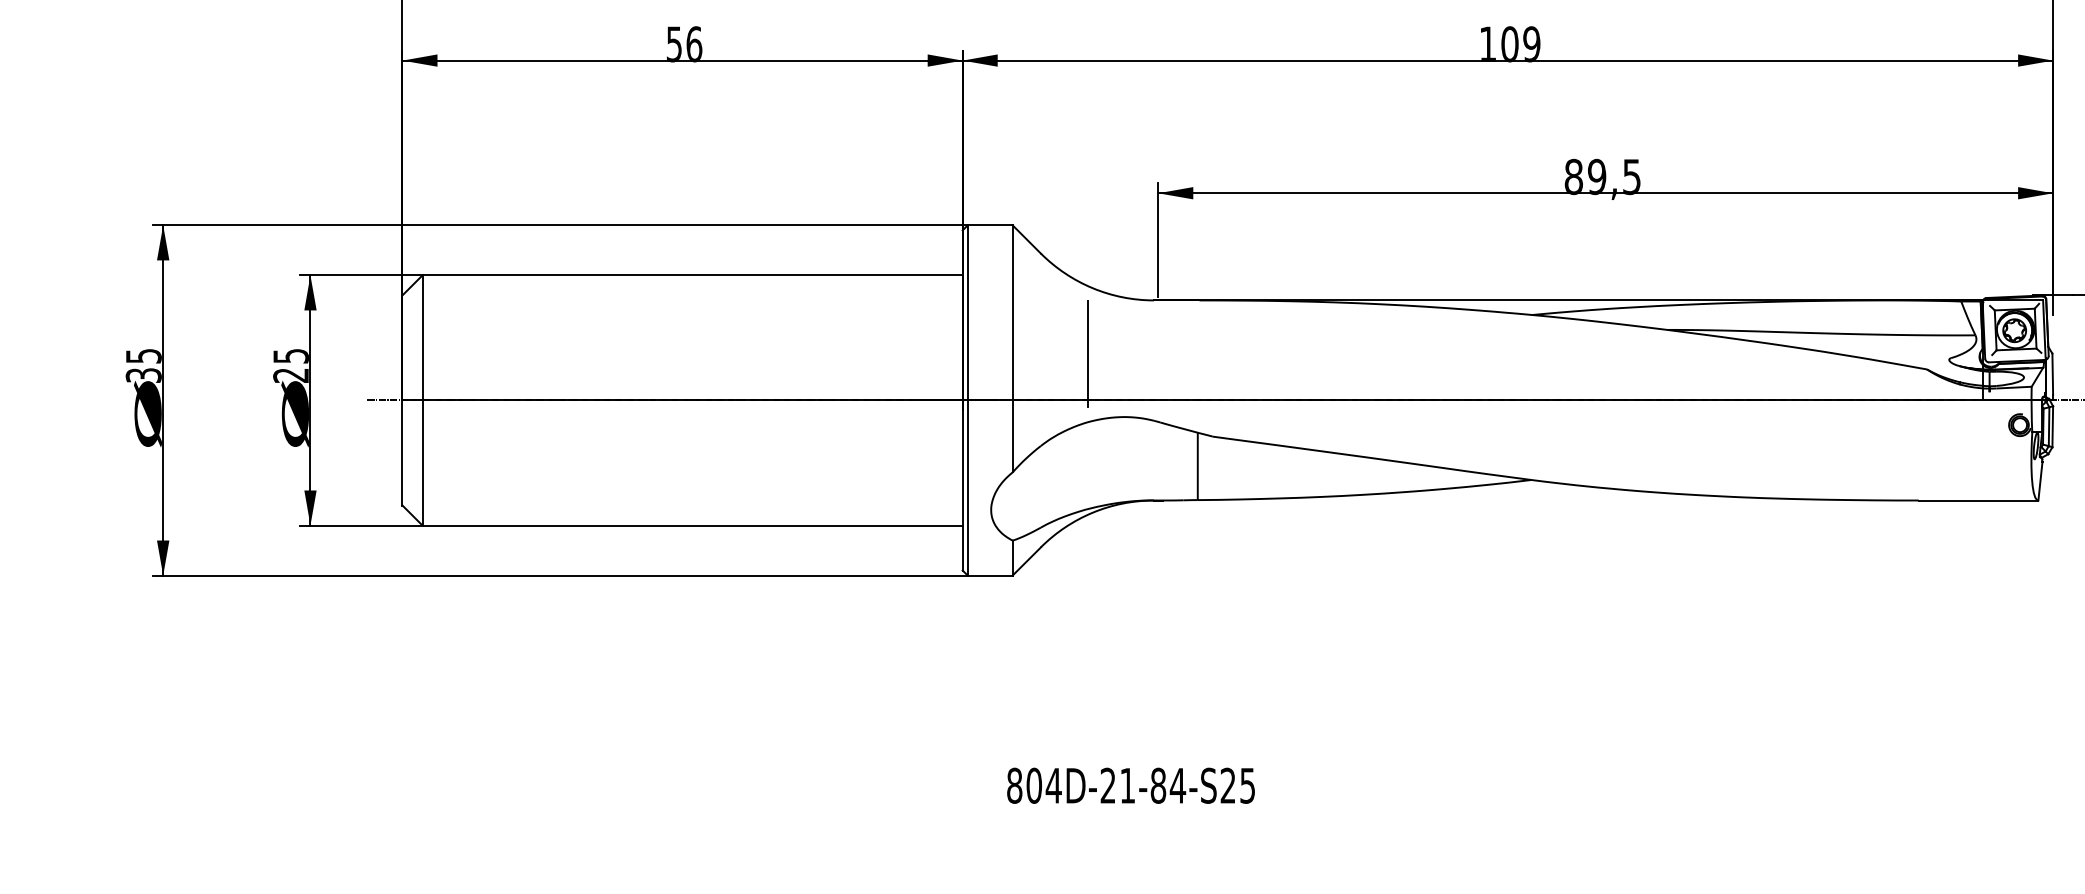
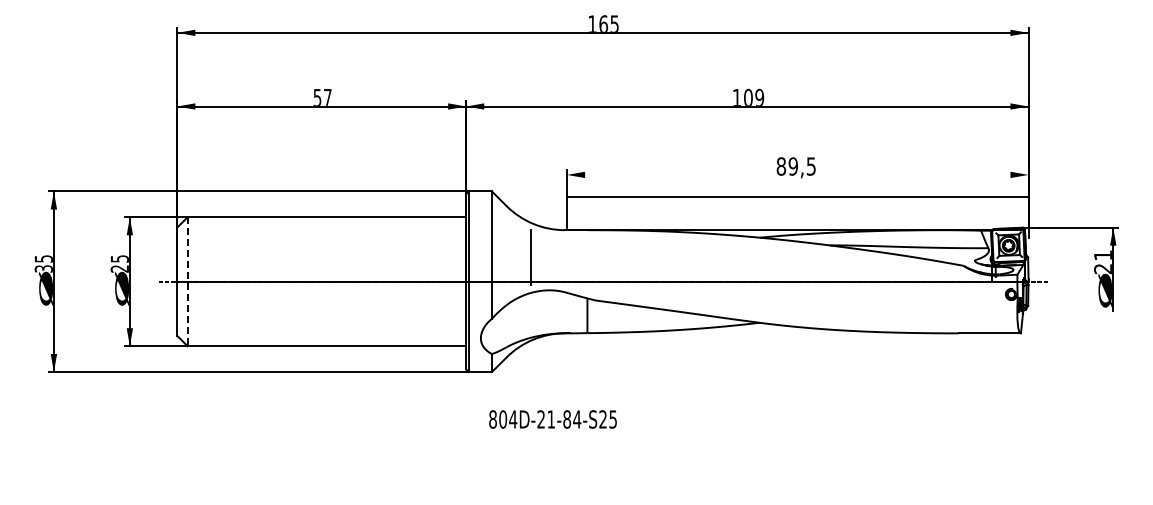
text: (693, 41) -> (327, 96), 56 -> 57
line: (1605, 192) -> (797, 196), moved
line: (422, 401) -> (187, 282), solid -> dashed
text: (1130, 785) -> (552, 419), moved

